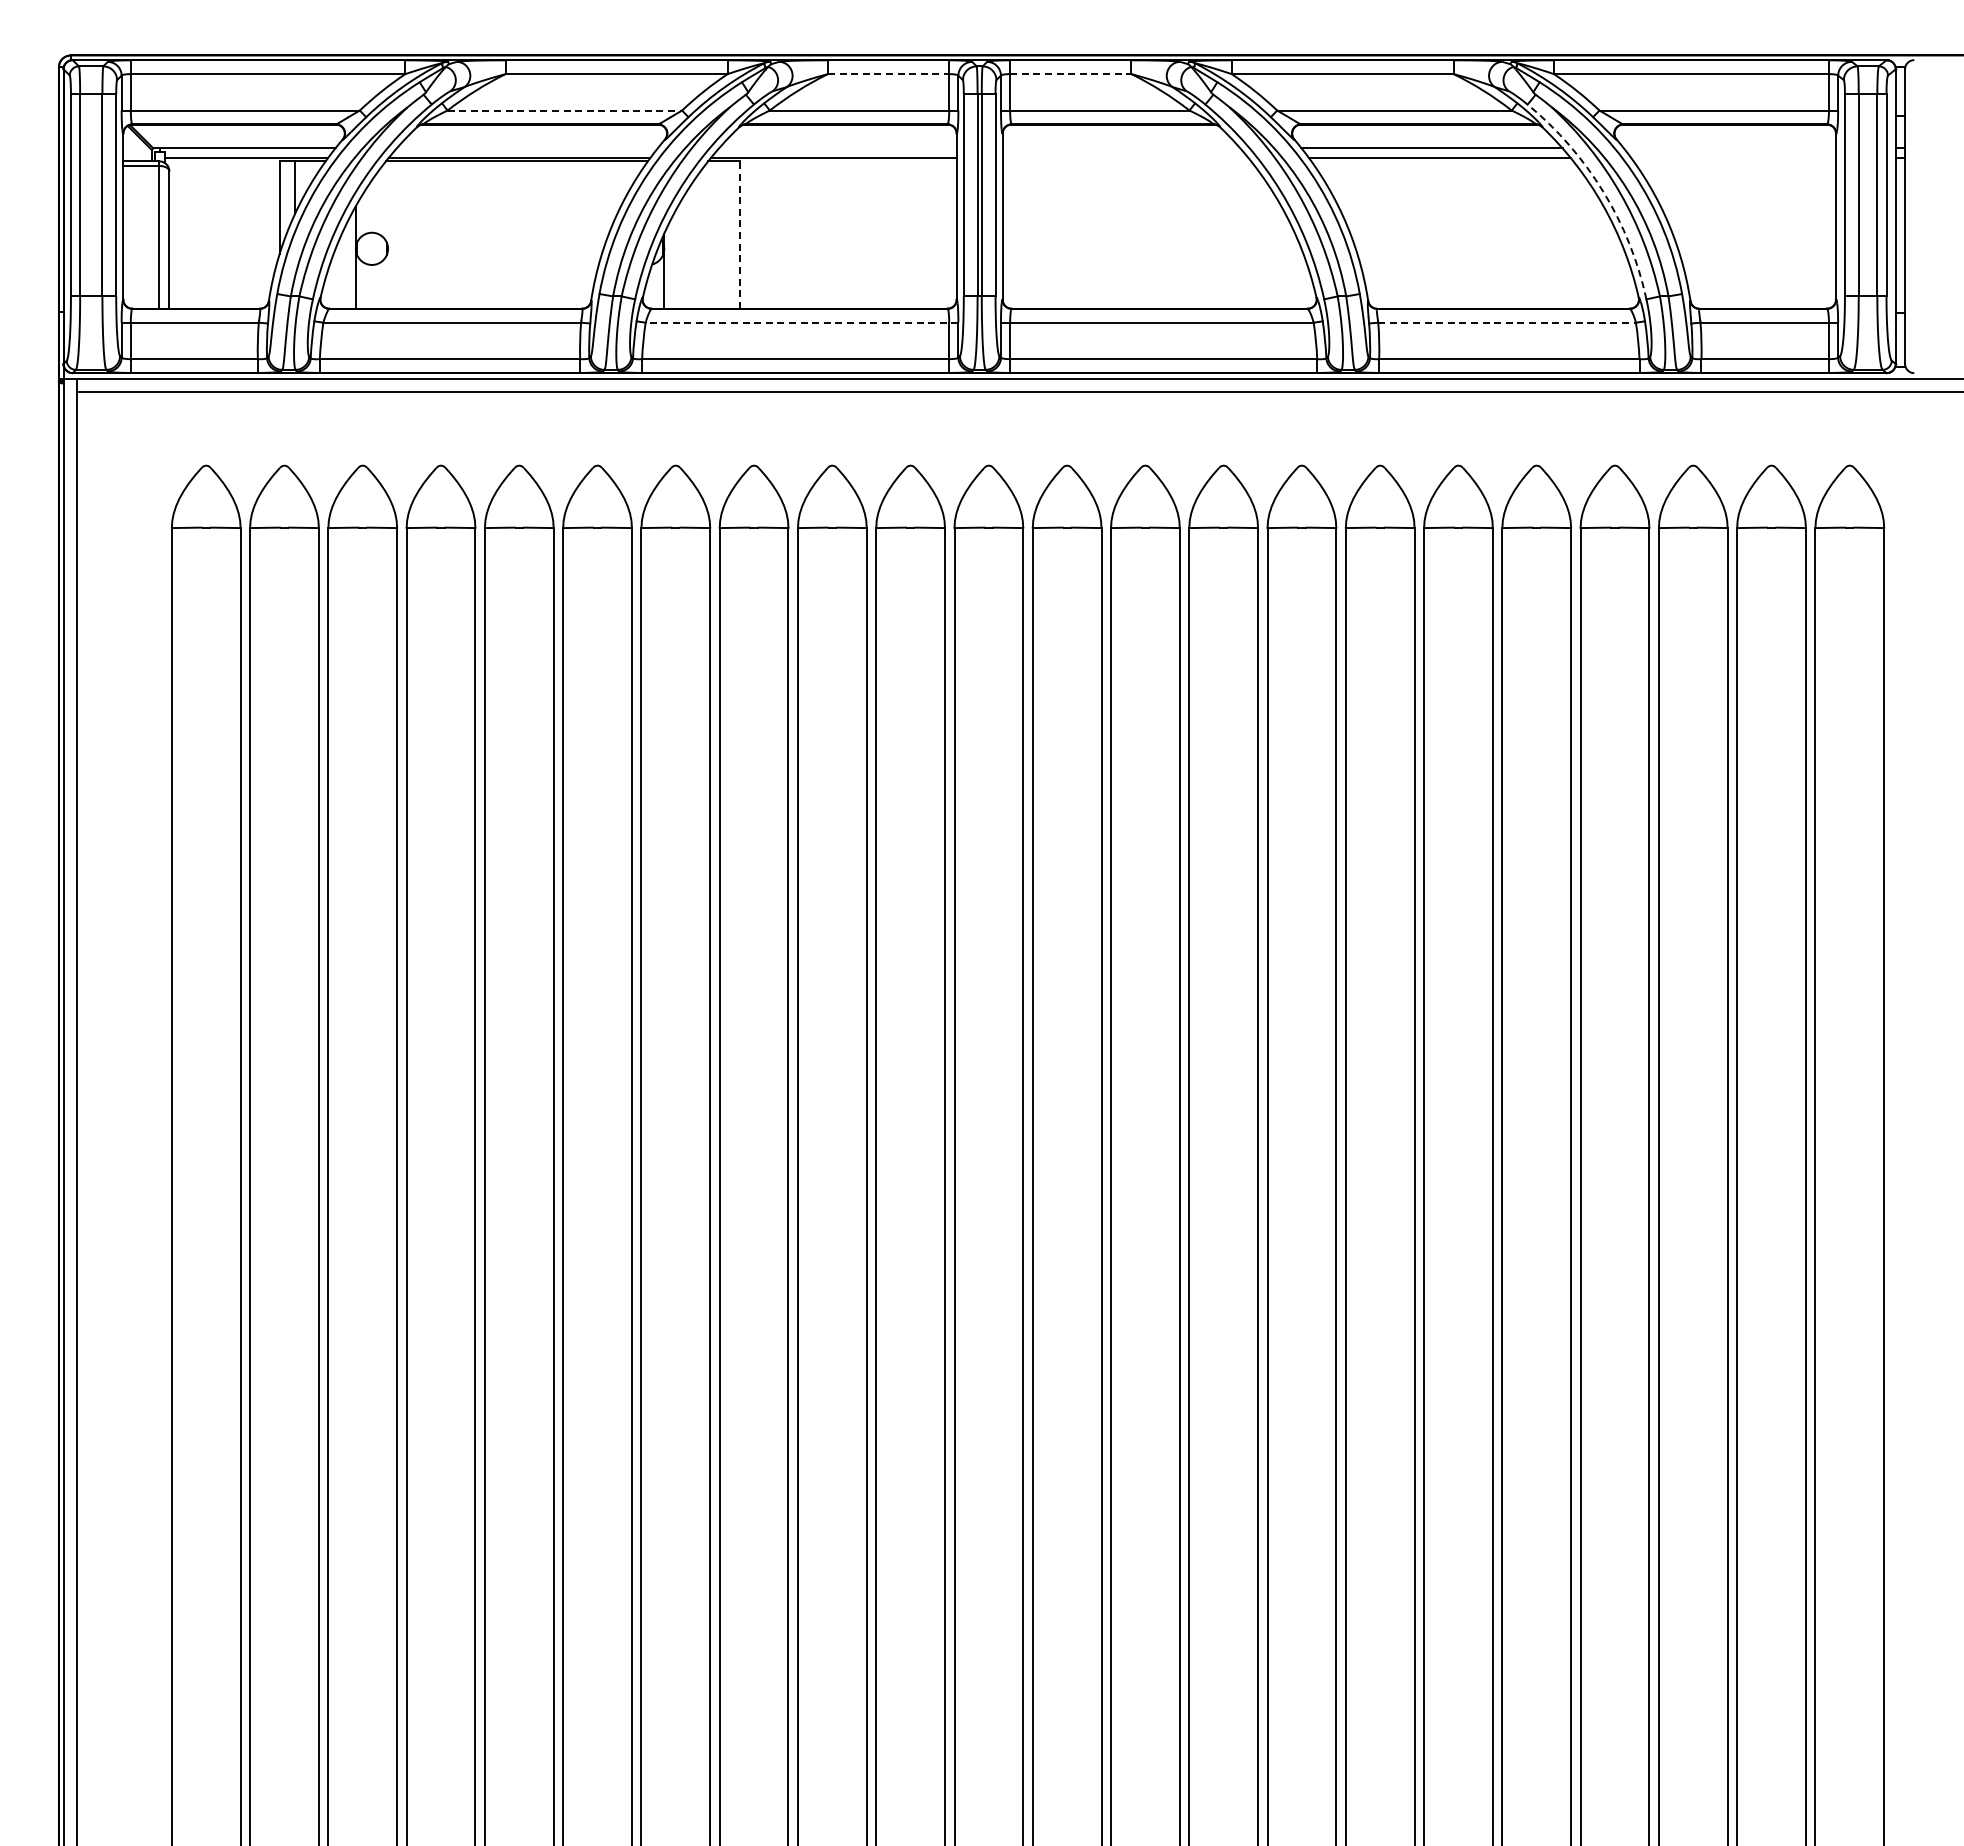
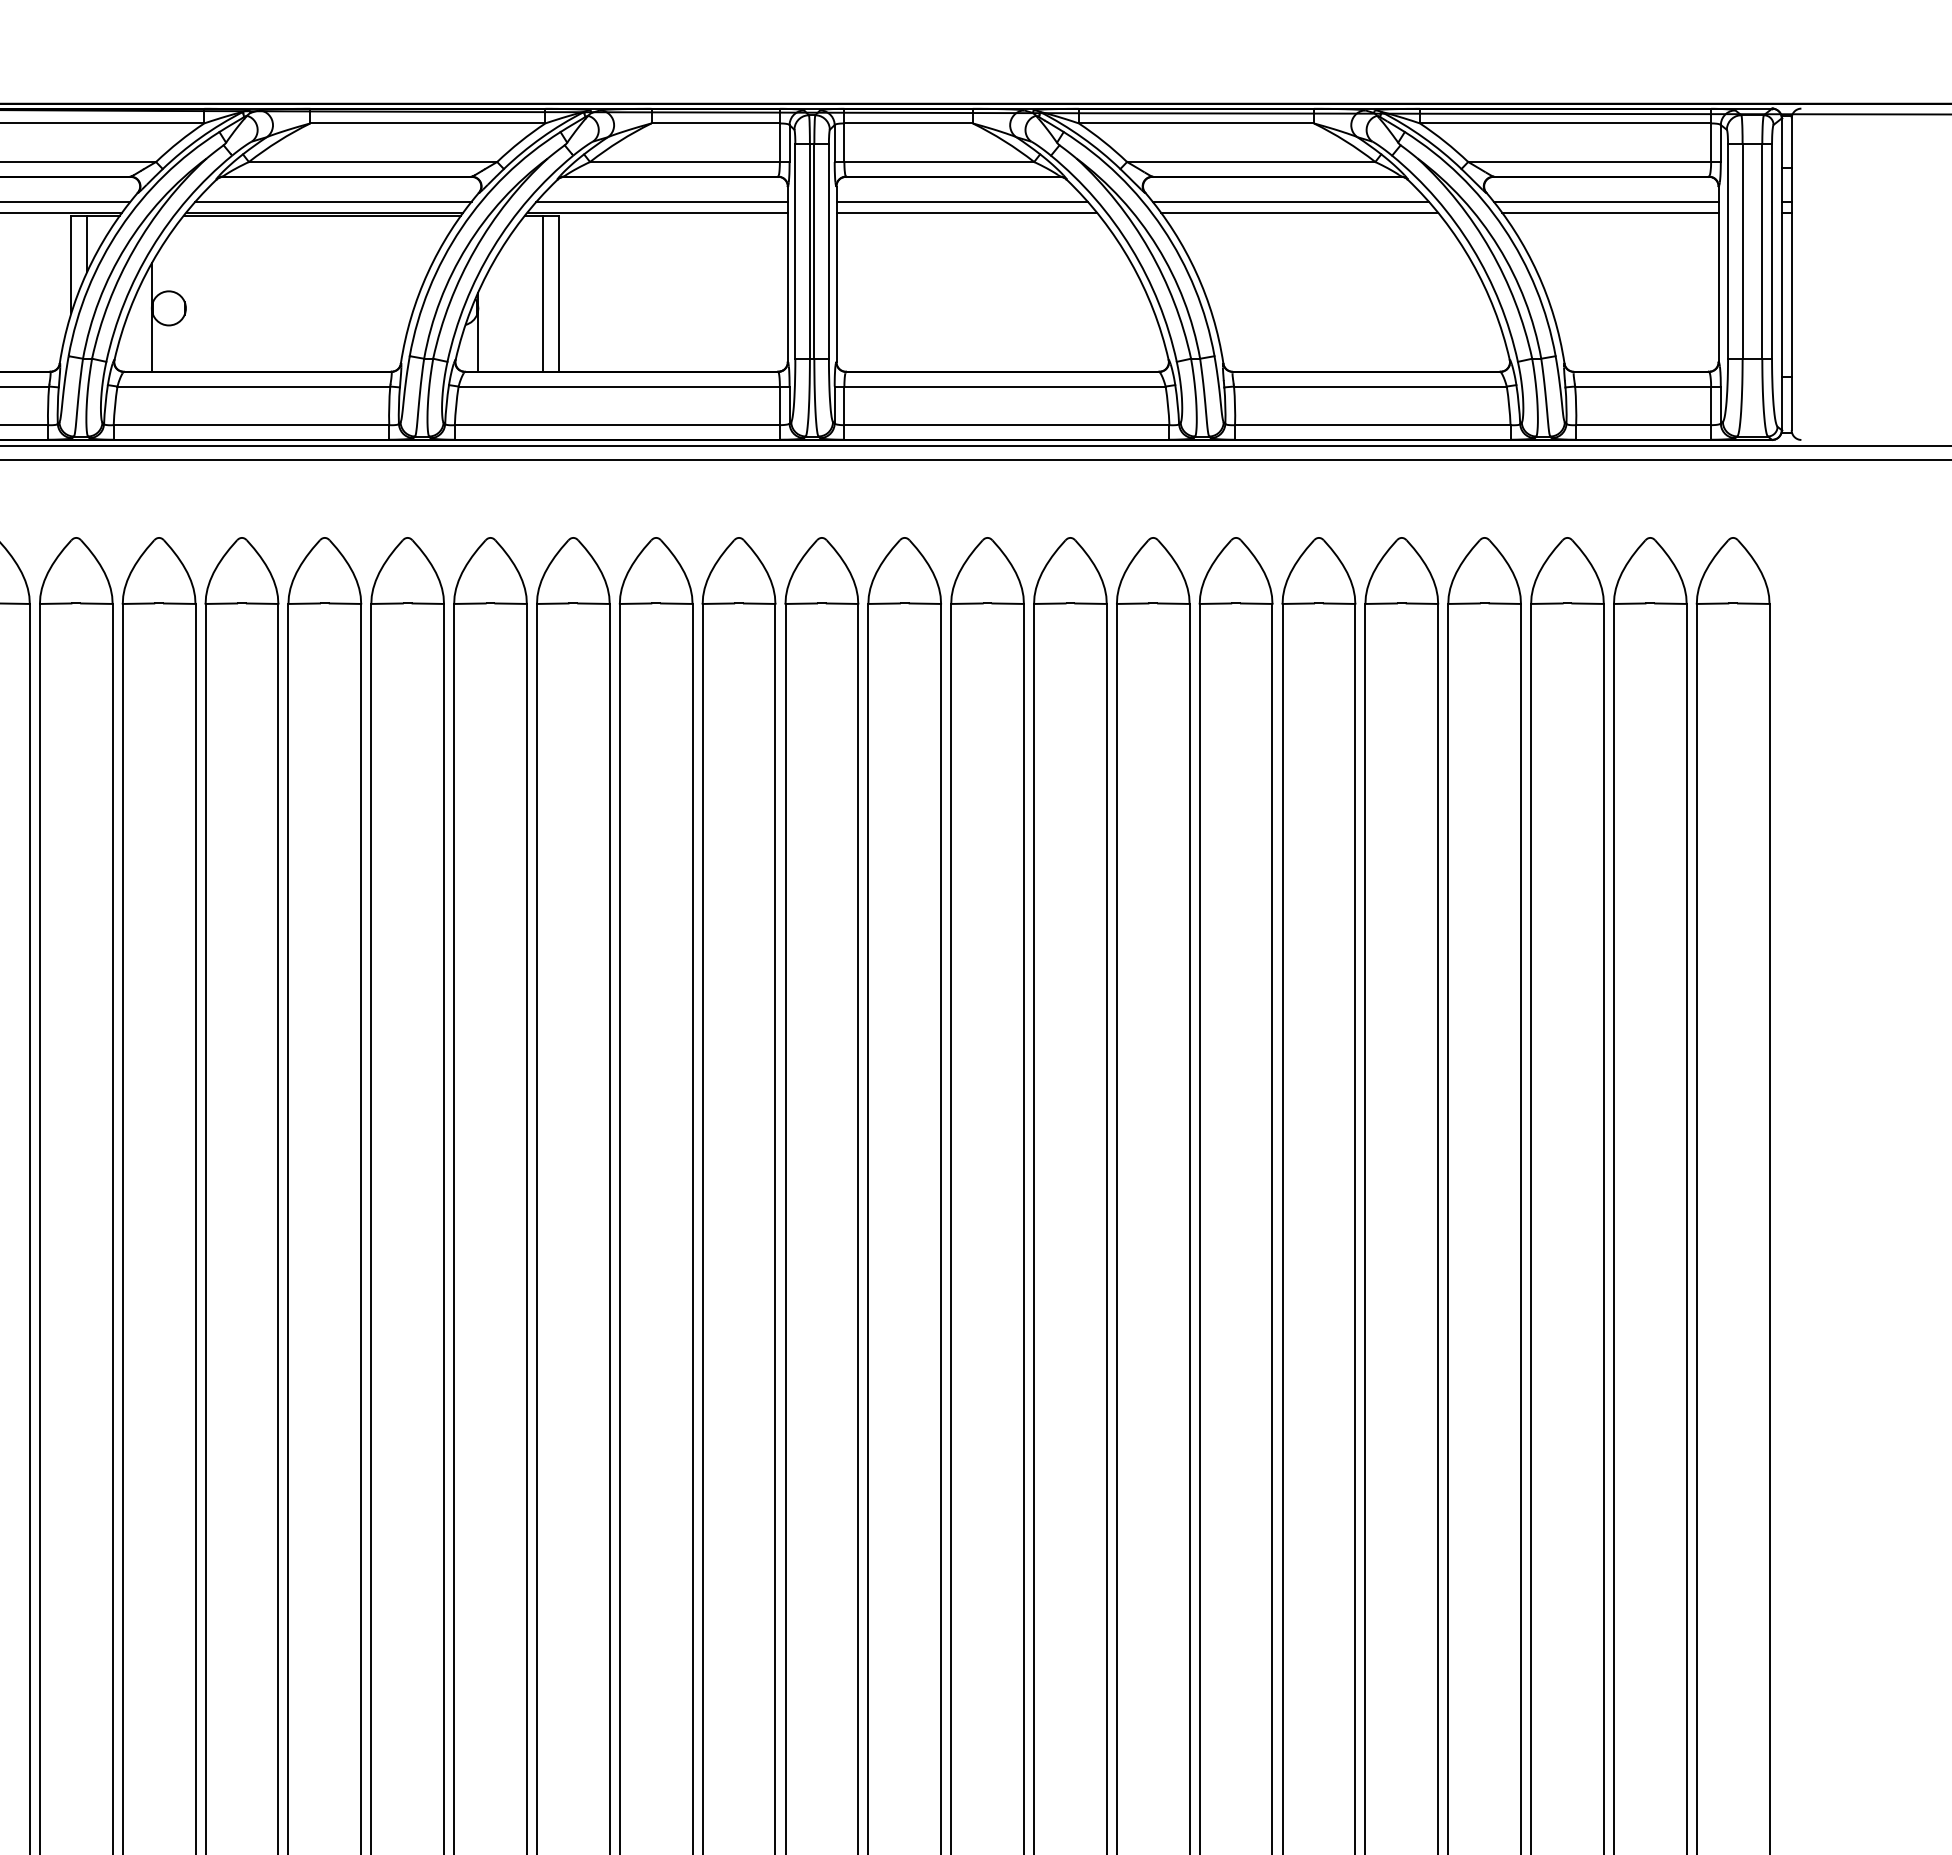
line: (888, 74) -> (715, 123), dashed -> solid
line: (1070, 74) -> (908, 123), dashed -> solid
line: (565, 110) -> (373, 161), dashed -> solid
line: (526, 148) -> (332, 202), added
line: (837, 148) -> (661, 202), added
line: (1121, 148) -> (962, 202), added
line: (1729, 148) -> (1605, 202), added
line: (1125, 158) -> (966, 212), added
line: (1733, 158) -> (1610, 212), added
arc: (1603, 191) -> (1472, 247), dashed -> solid
line: (725, 234) -> (543, 293), added
line: (740, 235) -> (558, 294), dashed -> solid
line: (801, 322) -> (623, 386), dashed -> solid
line: (1507, 322) -> (1370, 386), dashed -> solid

